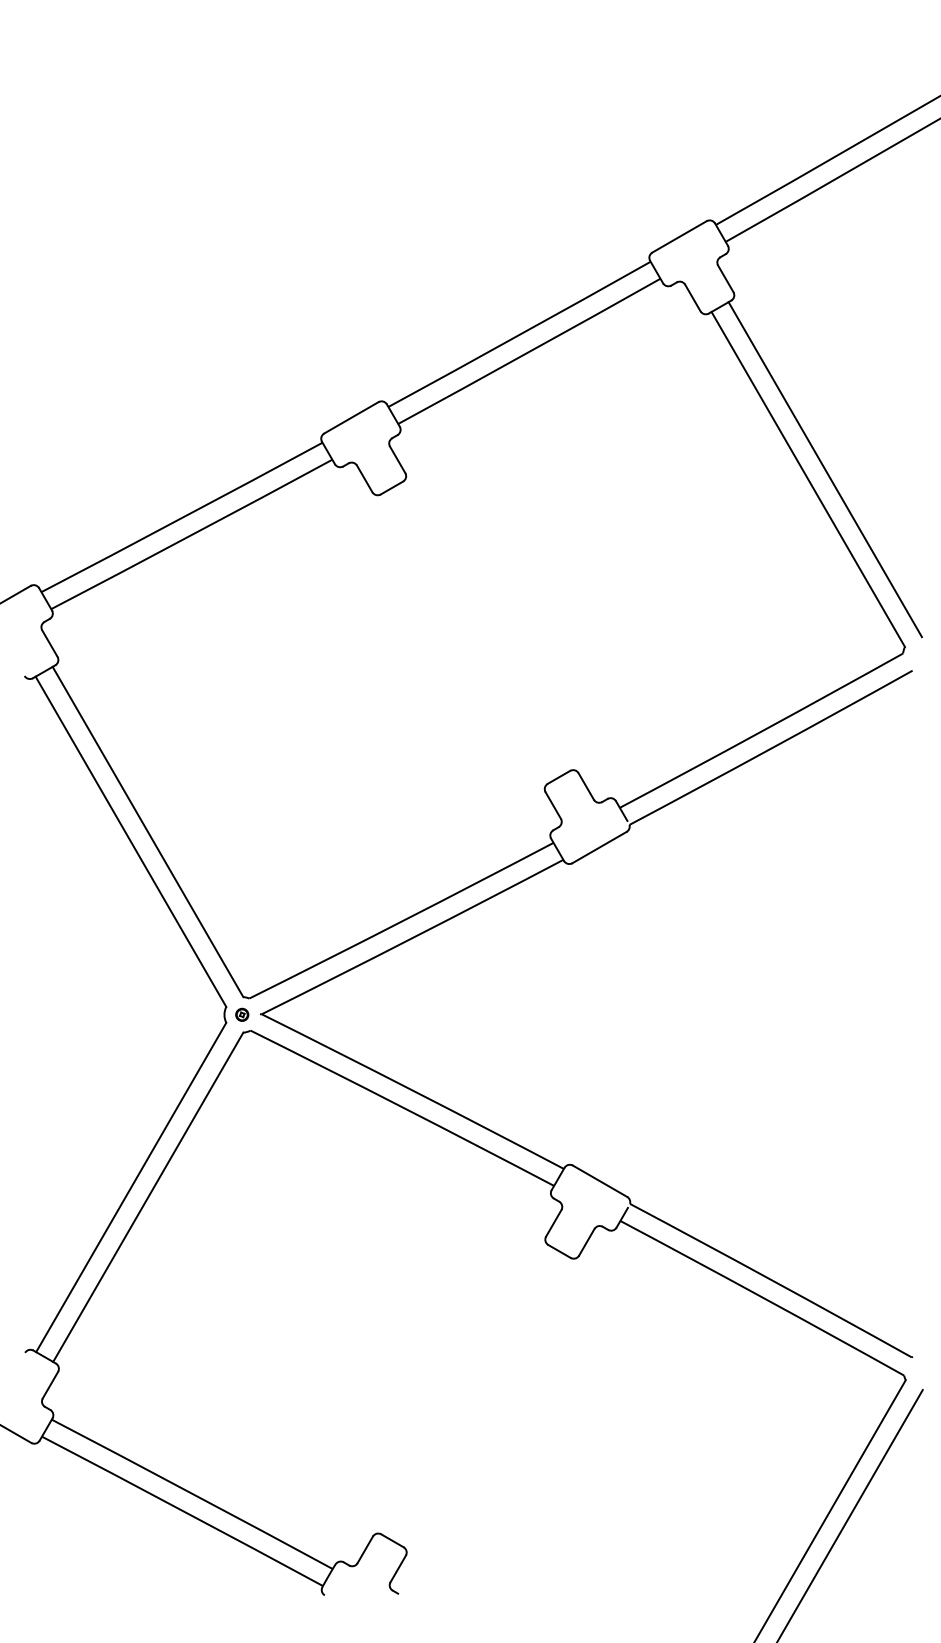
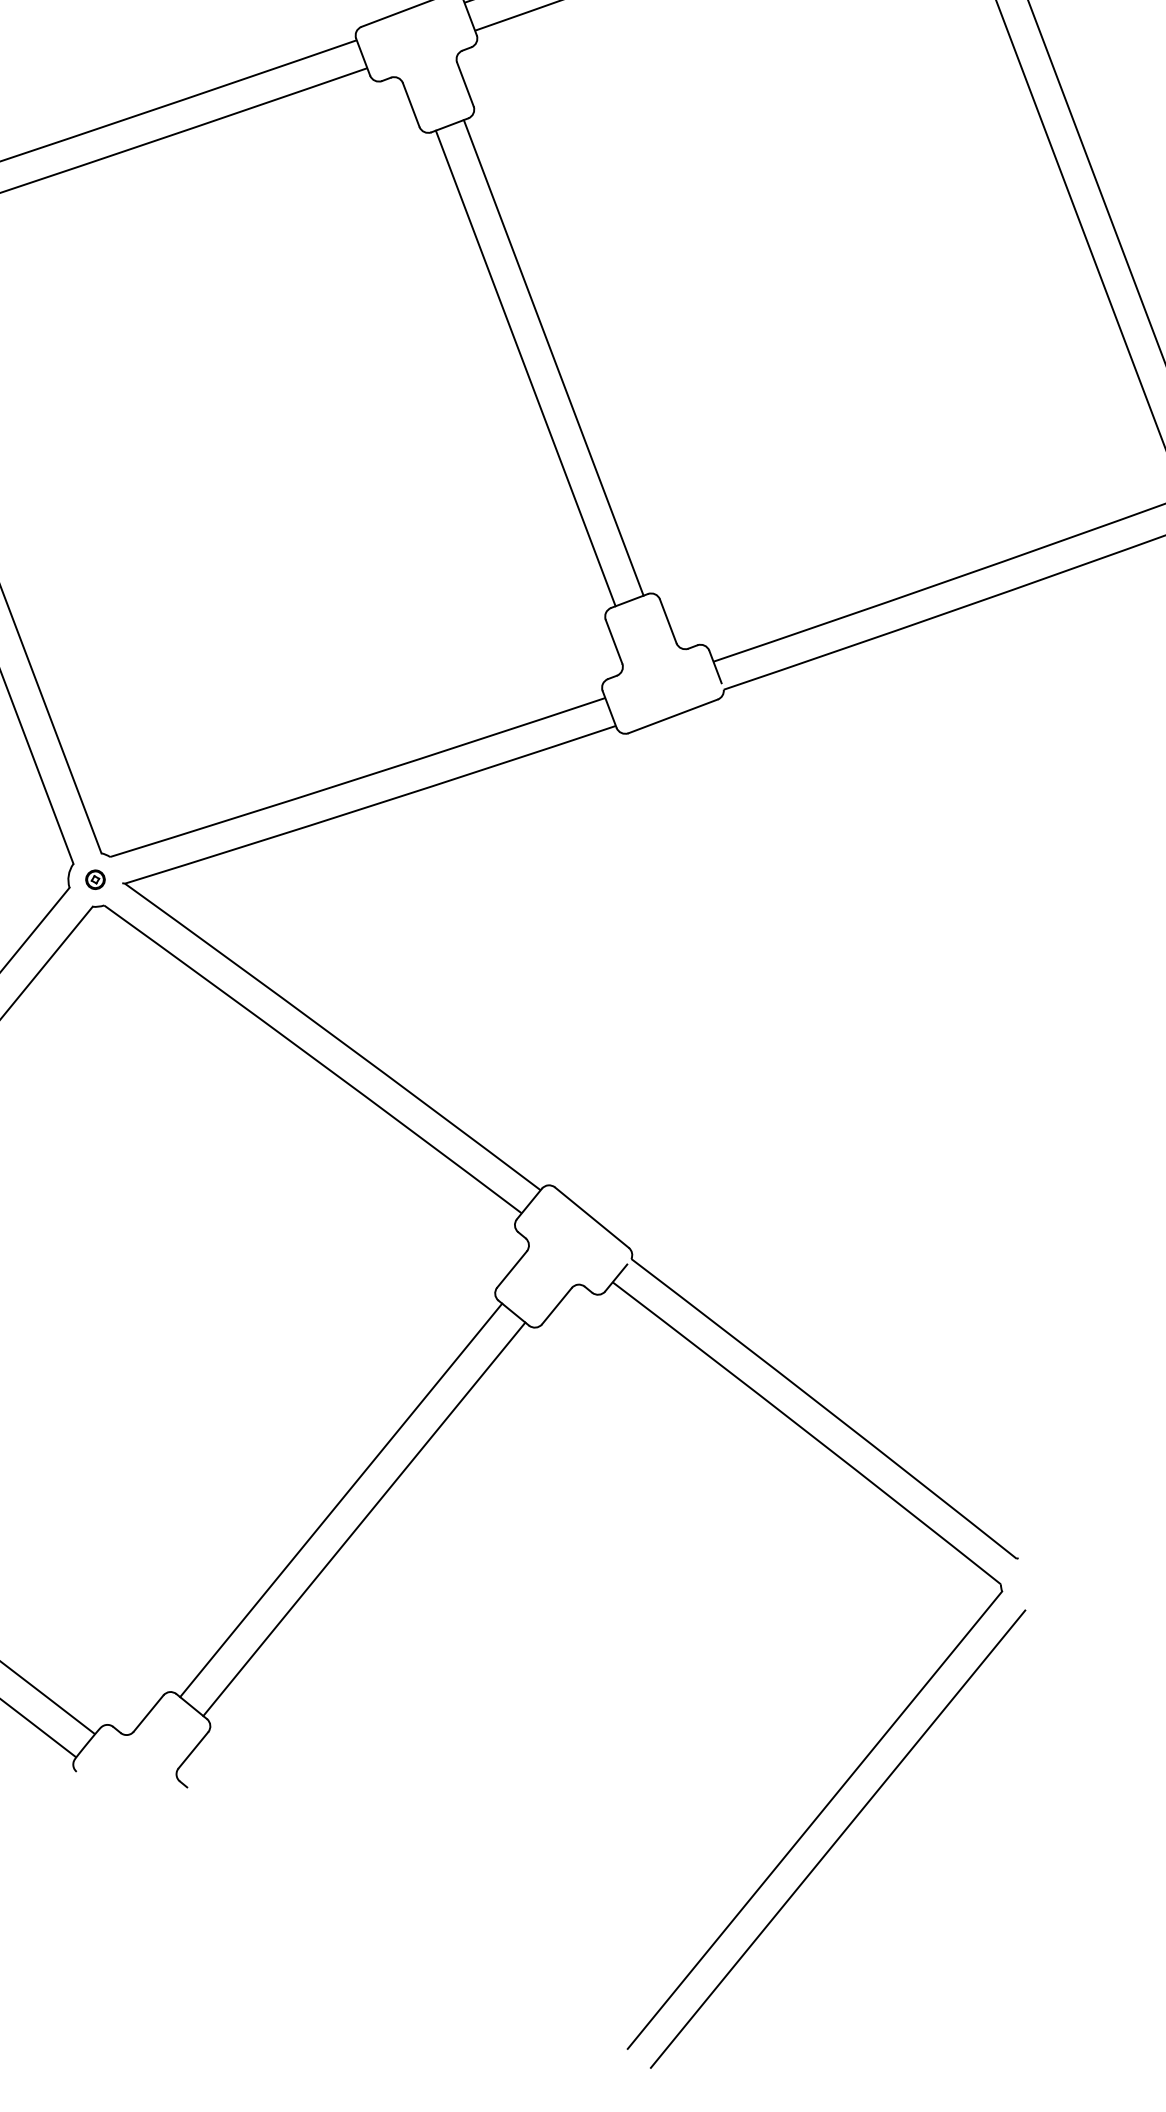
line: (483, 627) -> (553, 357), added
line: (466, 637) -> (525, 368), added
line: (467, 1390) -> (341, 1499), added
line: (484, 1400) -> (364, 1518), added

